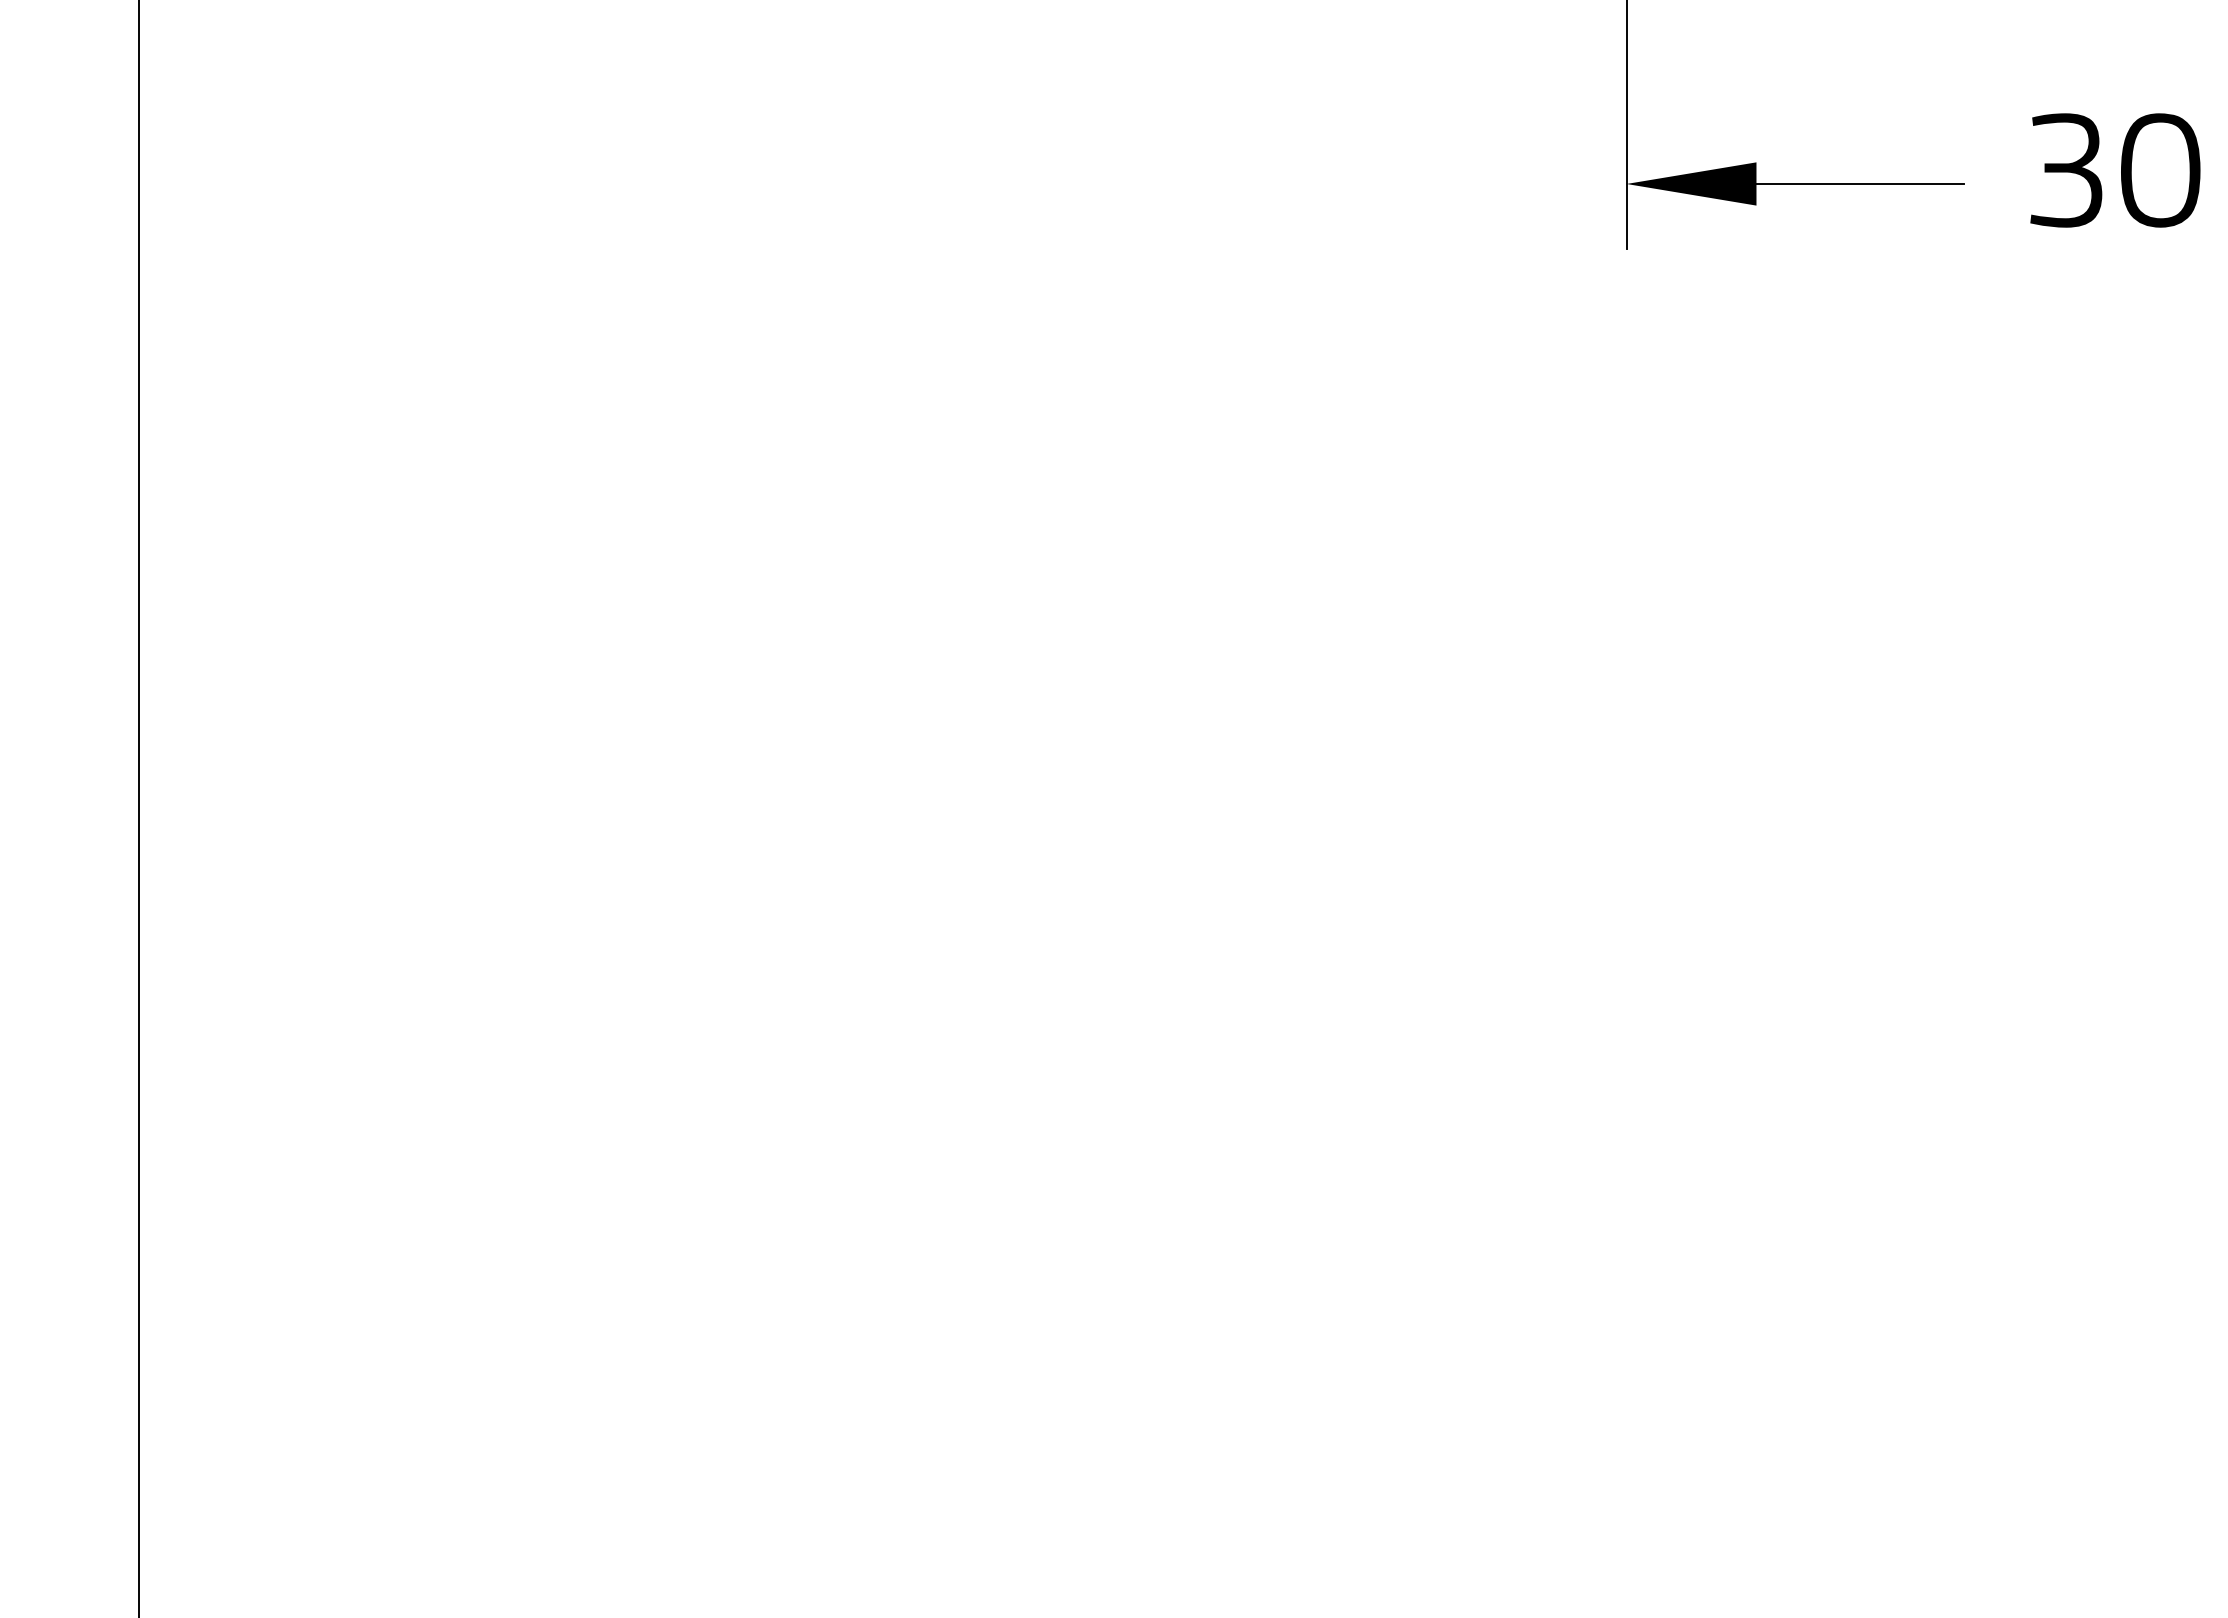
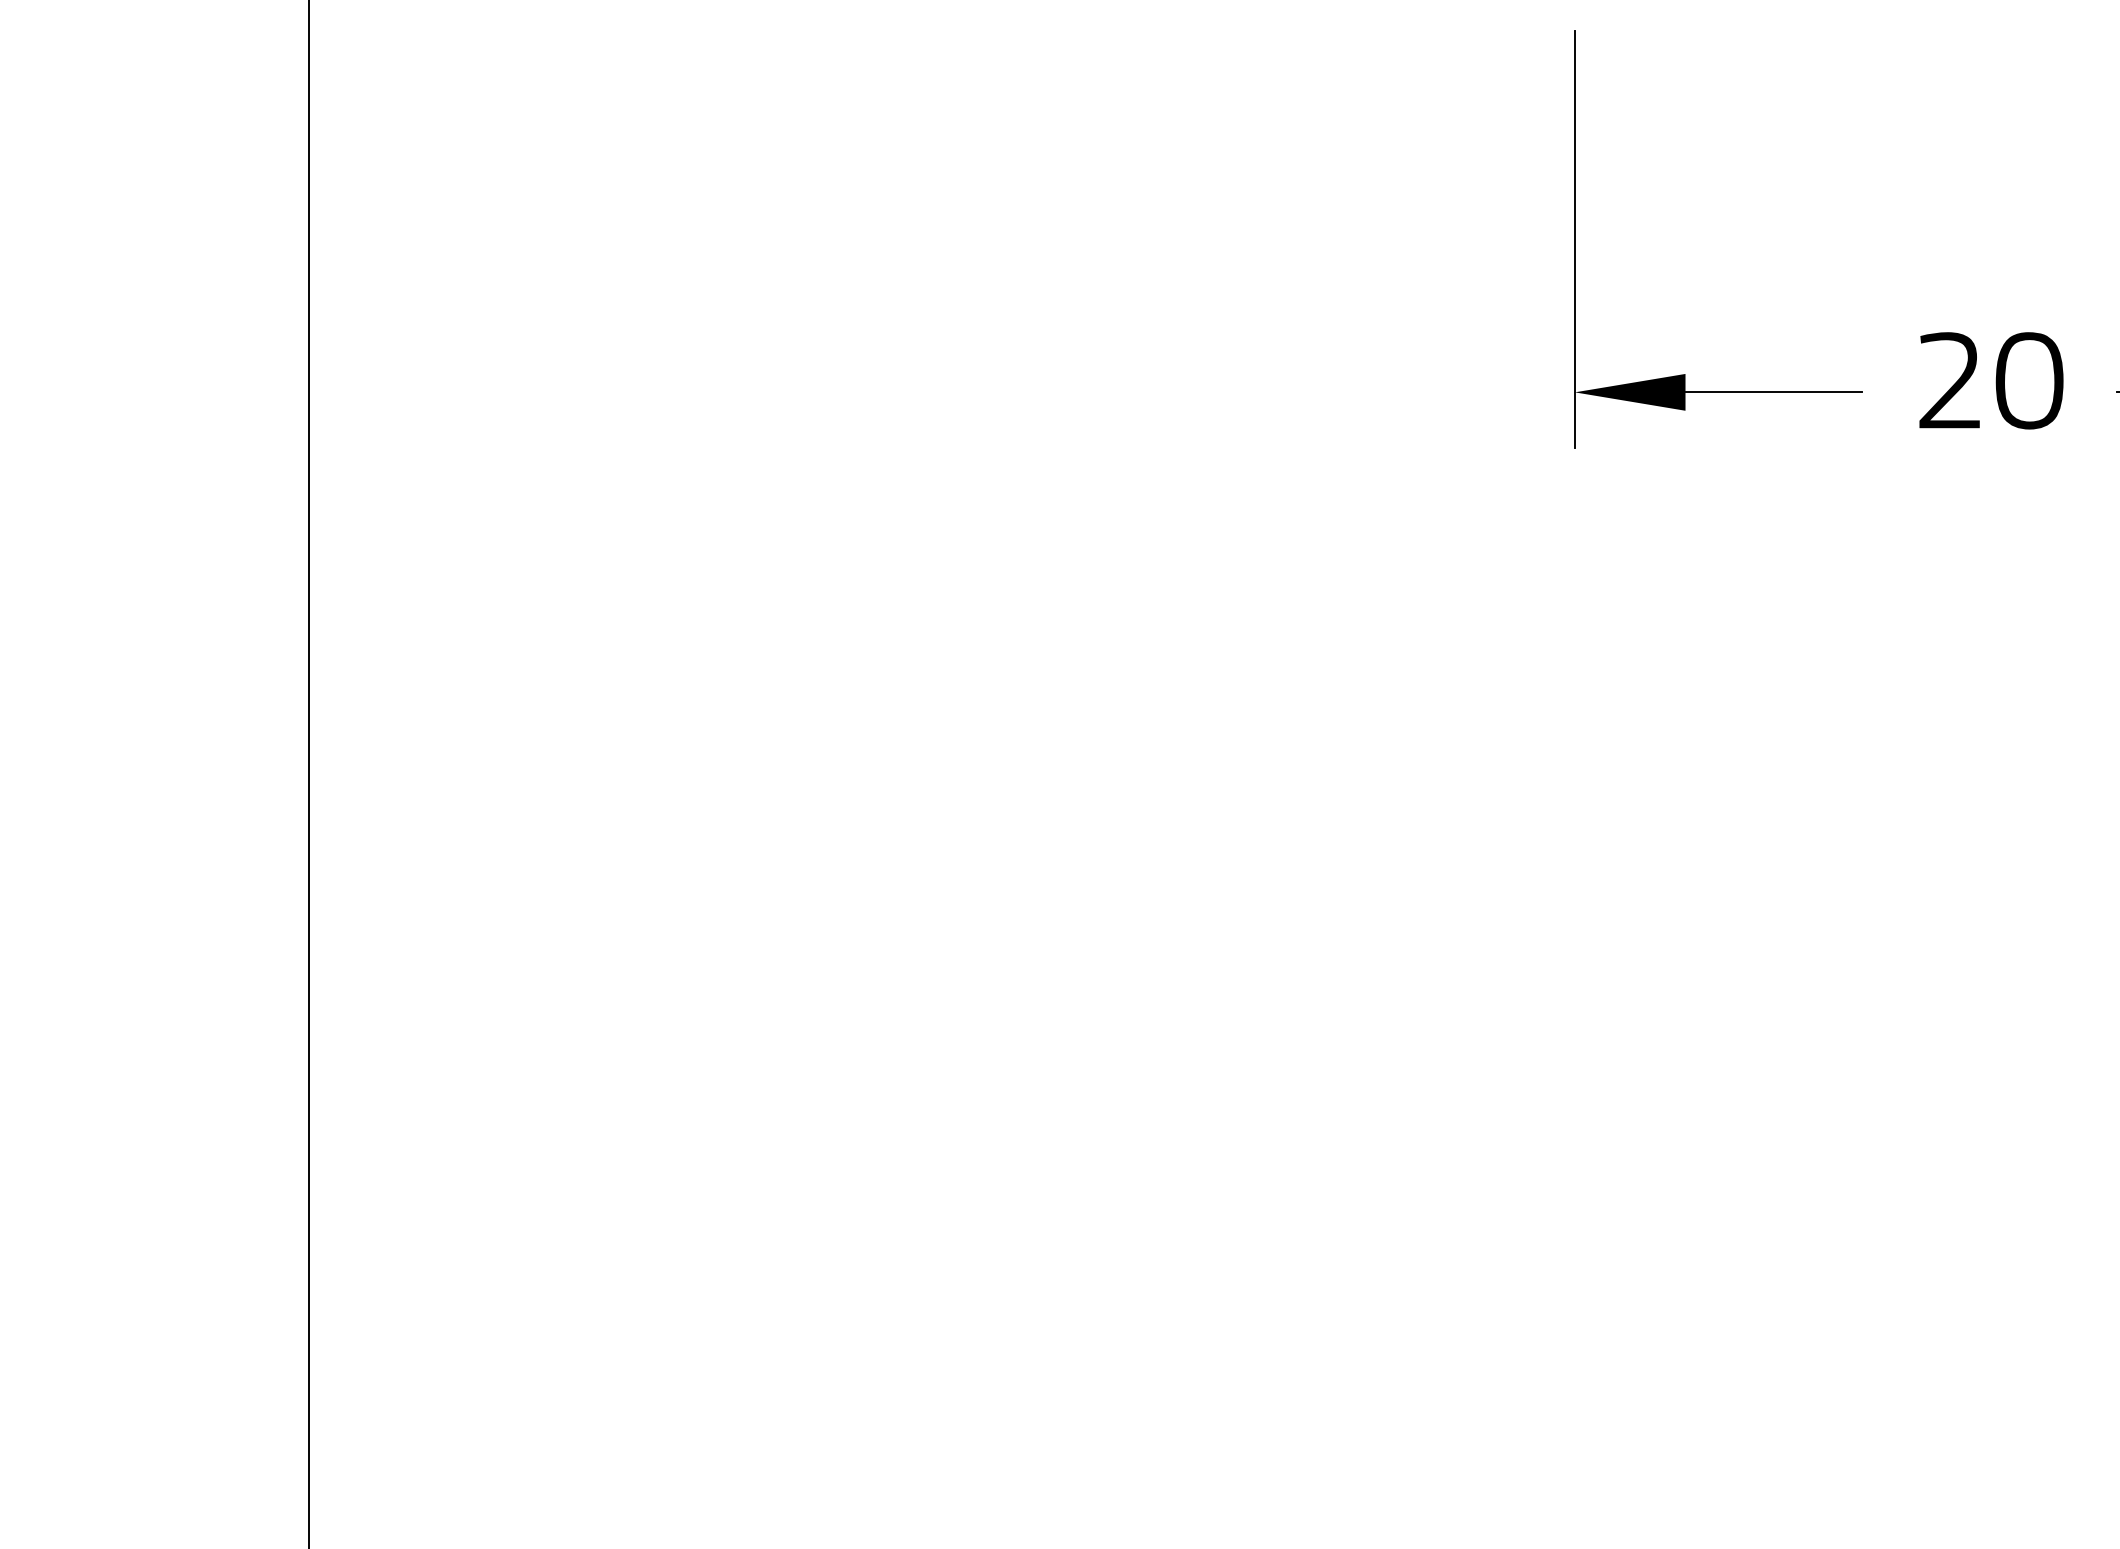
text: (2065, 170) -> (1948, 380), 30 -> 20

